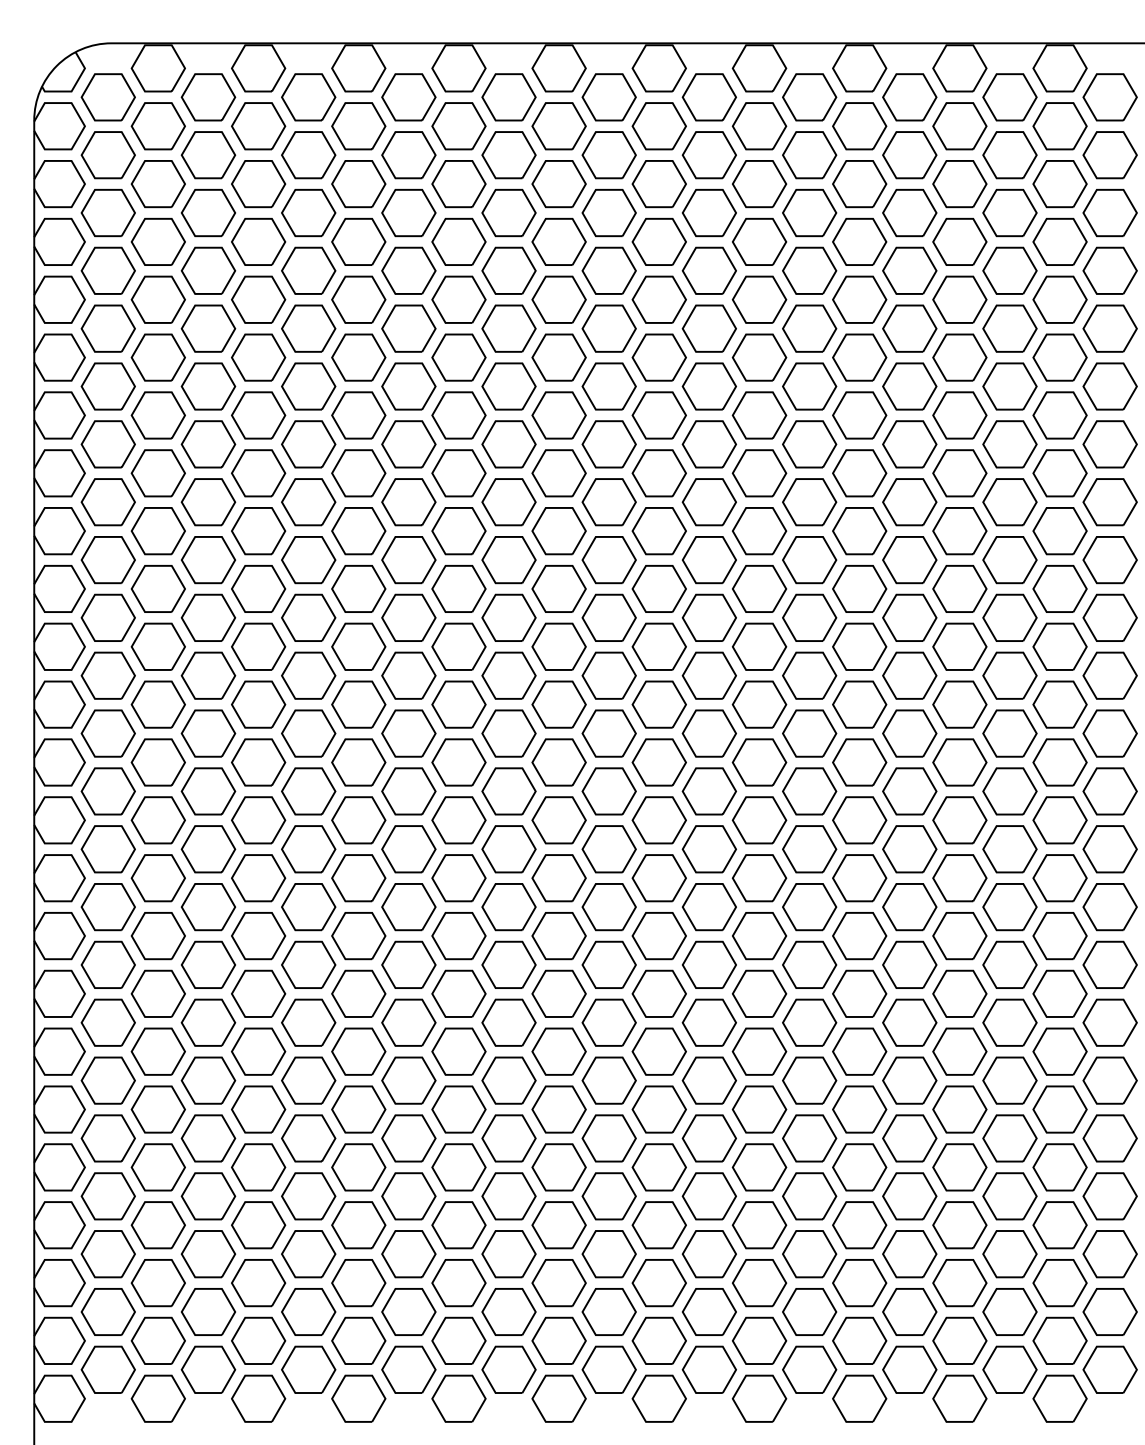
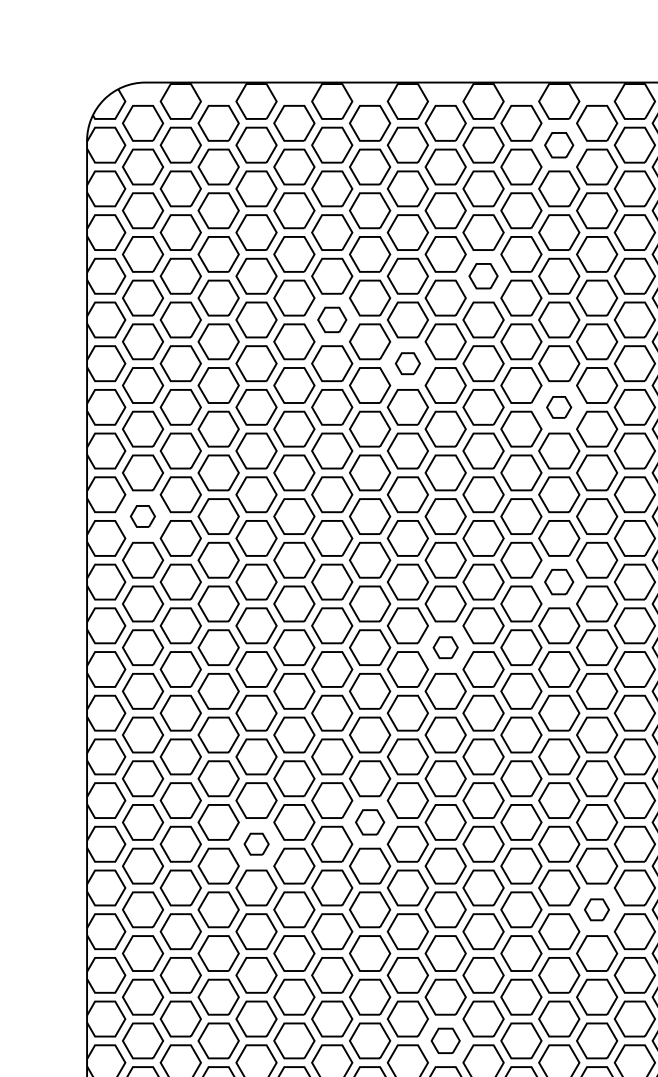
part: (658, 126) -> (558, 145), size x0.7
part: (558, 299) -> (483, 276), size x0.7
part: (358, 357) -> (332, 319), size x0.7
part: (458, 415) -> (407, 363), size x0.6
part: (658, 473) -> (558, 407), size x0.6
part: (107, 617) -> (142, 516), size x0.6
part: (658, 704) -> (558, 582), size x0.7
part: (508, 791) -> (445, 647), size x0.6
part: (408, 1022) -> (369, 822), size x0.7
part: (258, 1051) -> (256, 844), size x0.6
part: (708, 1138) -> (596, 909), size x0.6
part: (508, 1311) -> (445, 1040), size x0.7

